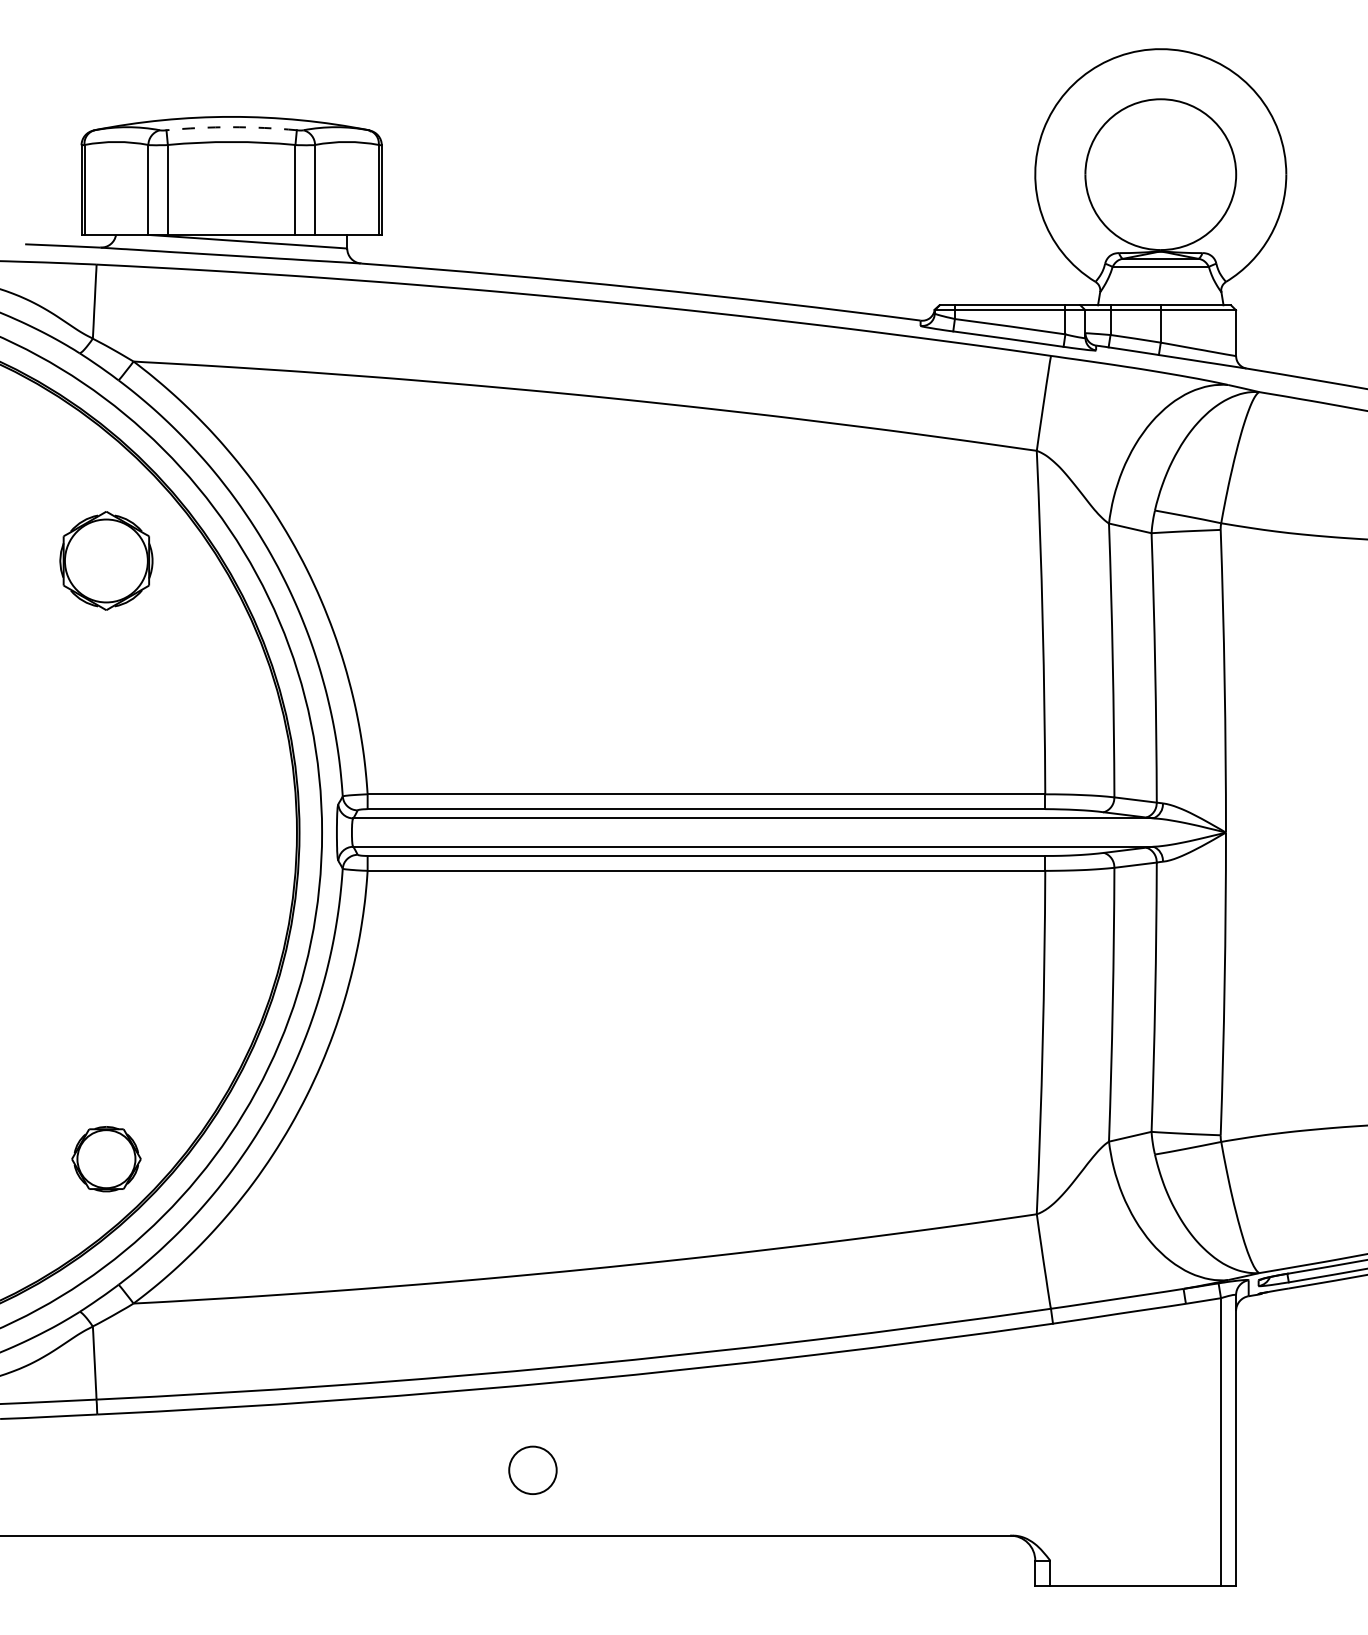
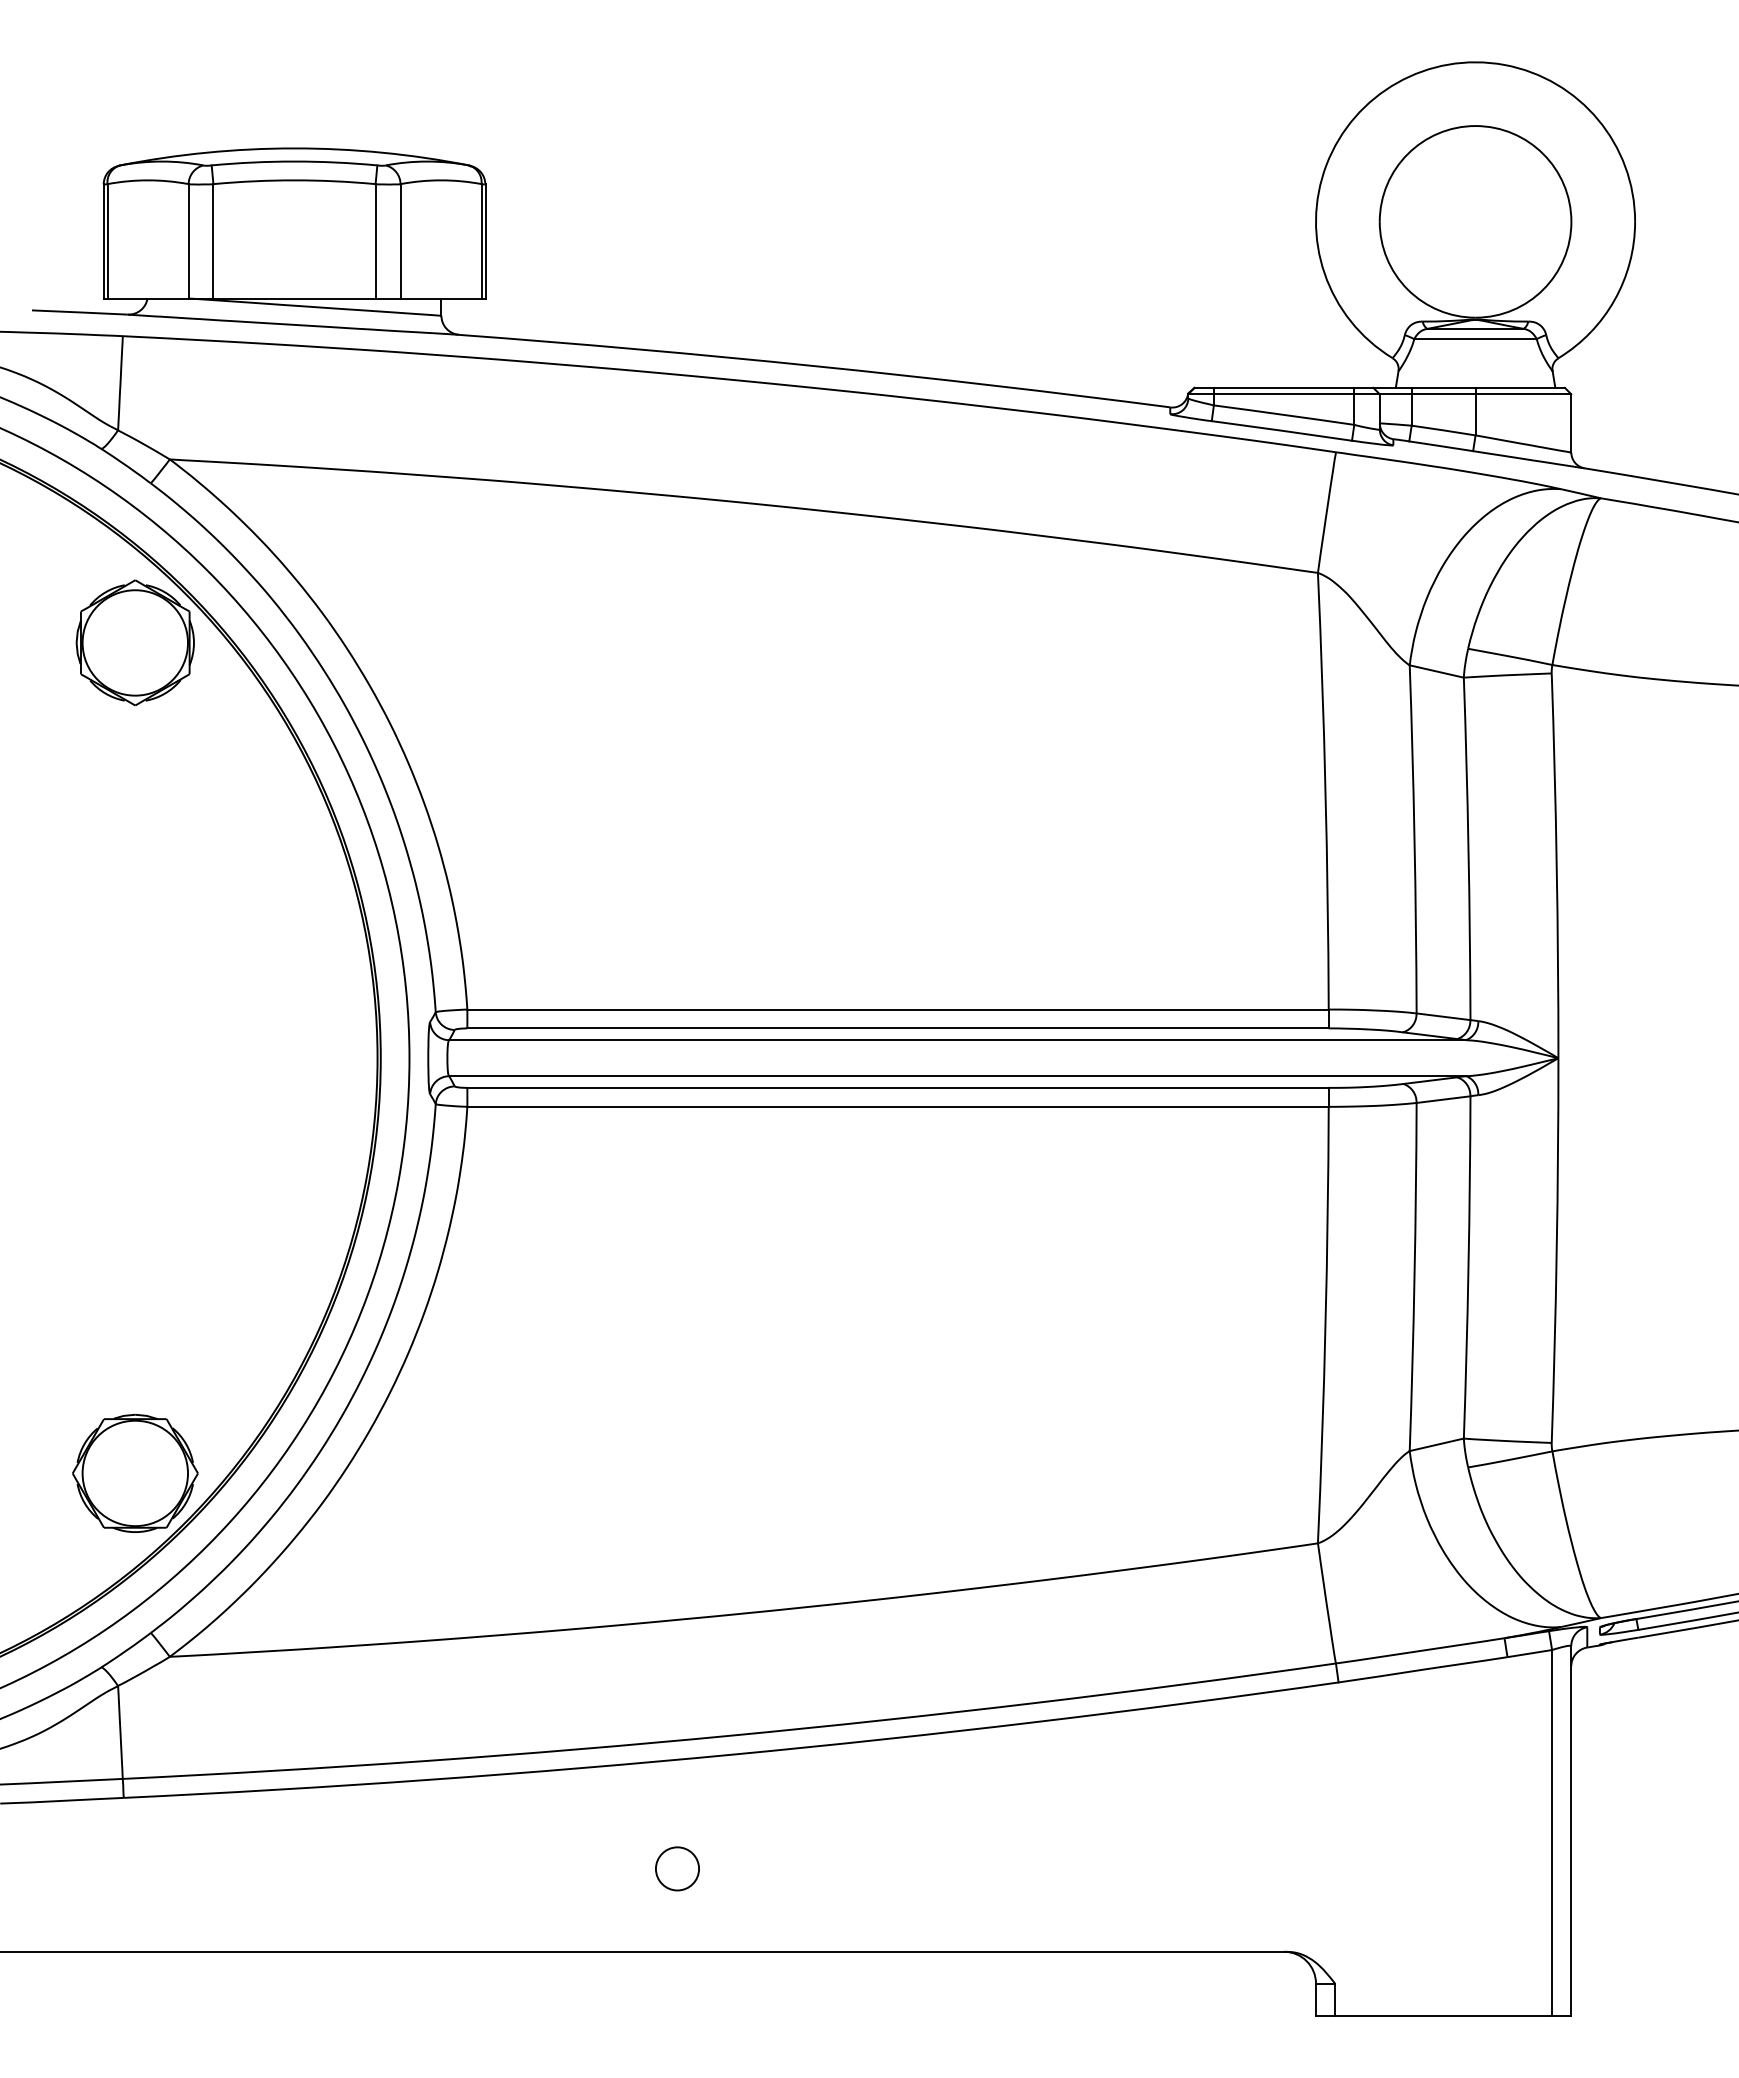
arc: (231, 127) -> (294, 161), dashed -> solid
part: (105, 560) -> (134, 642), moved
part: (106, 1158) -> (135, 1472), size x1.43
circle: (532, 1470) -> (677, 1868), size x0.71

